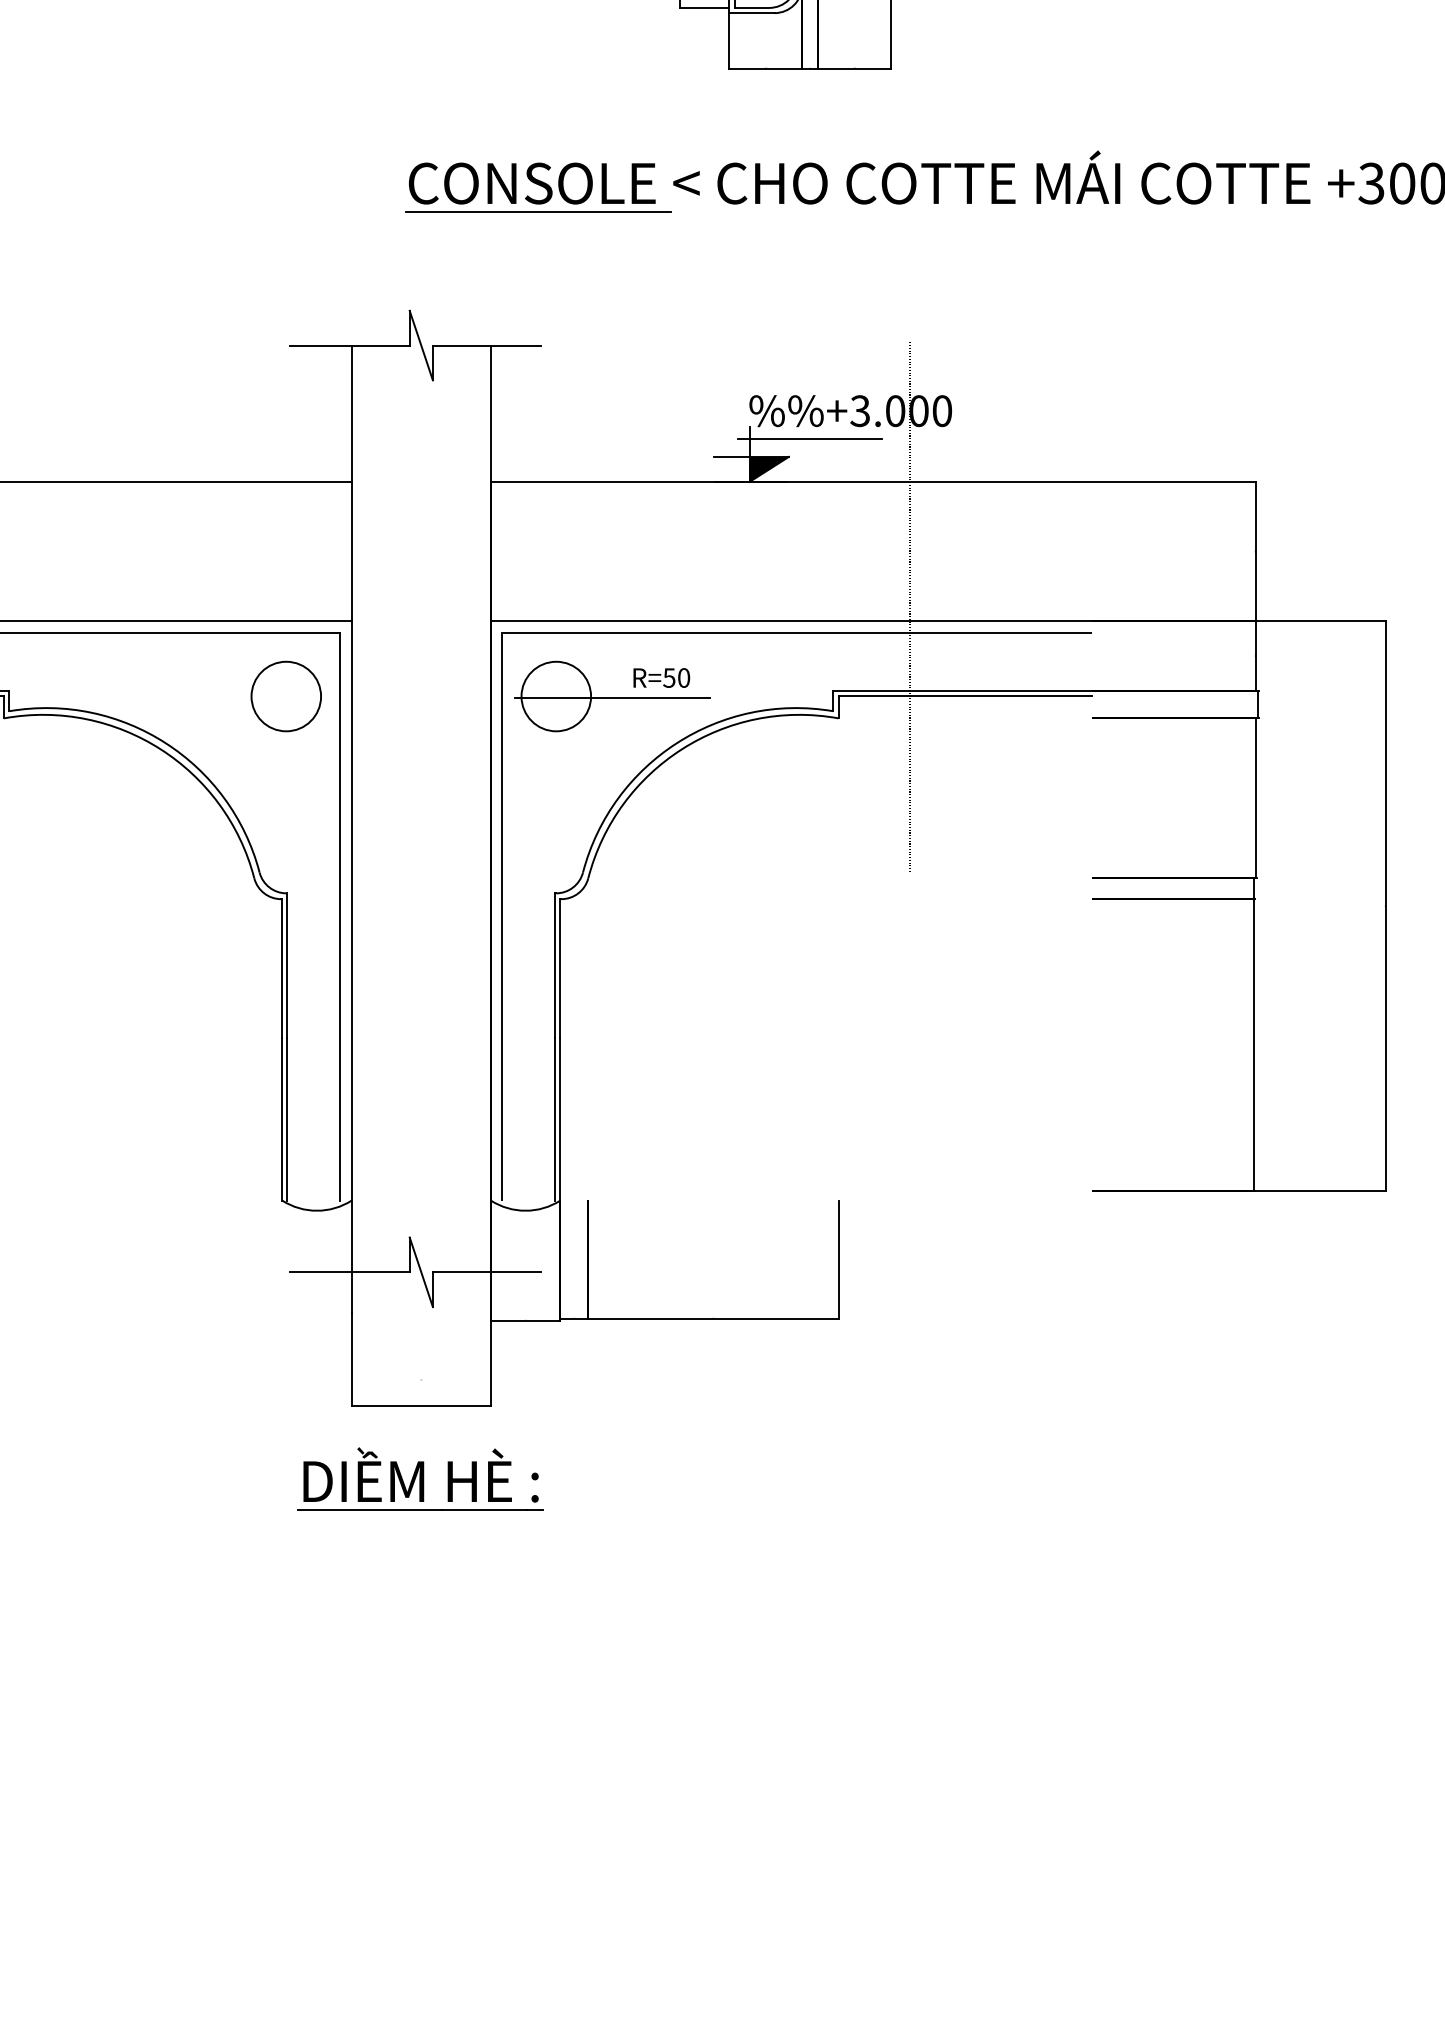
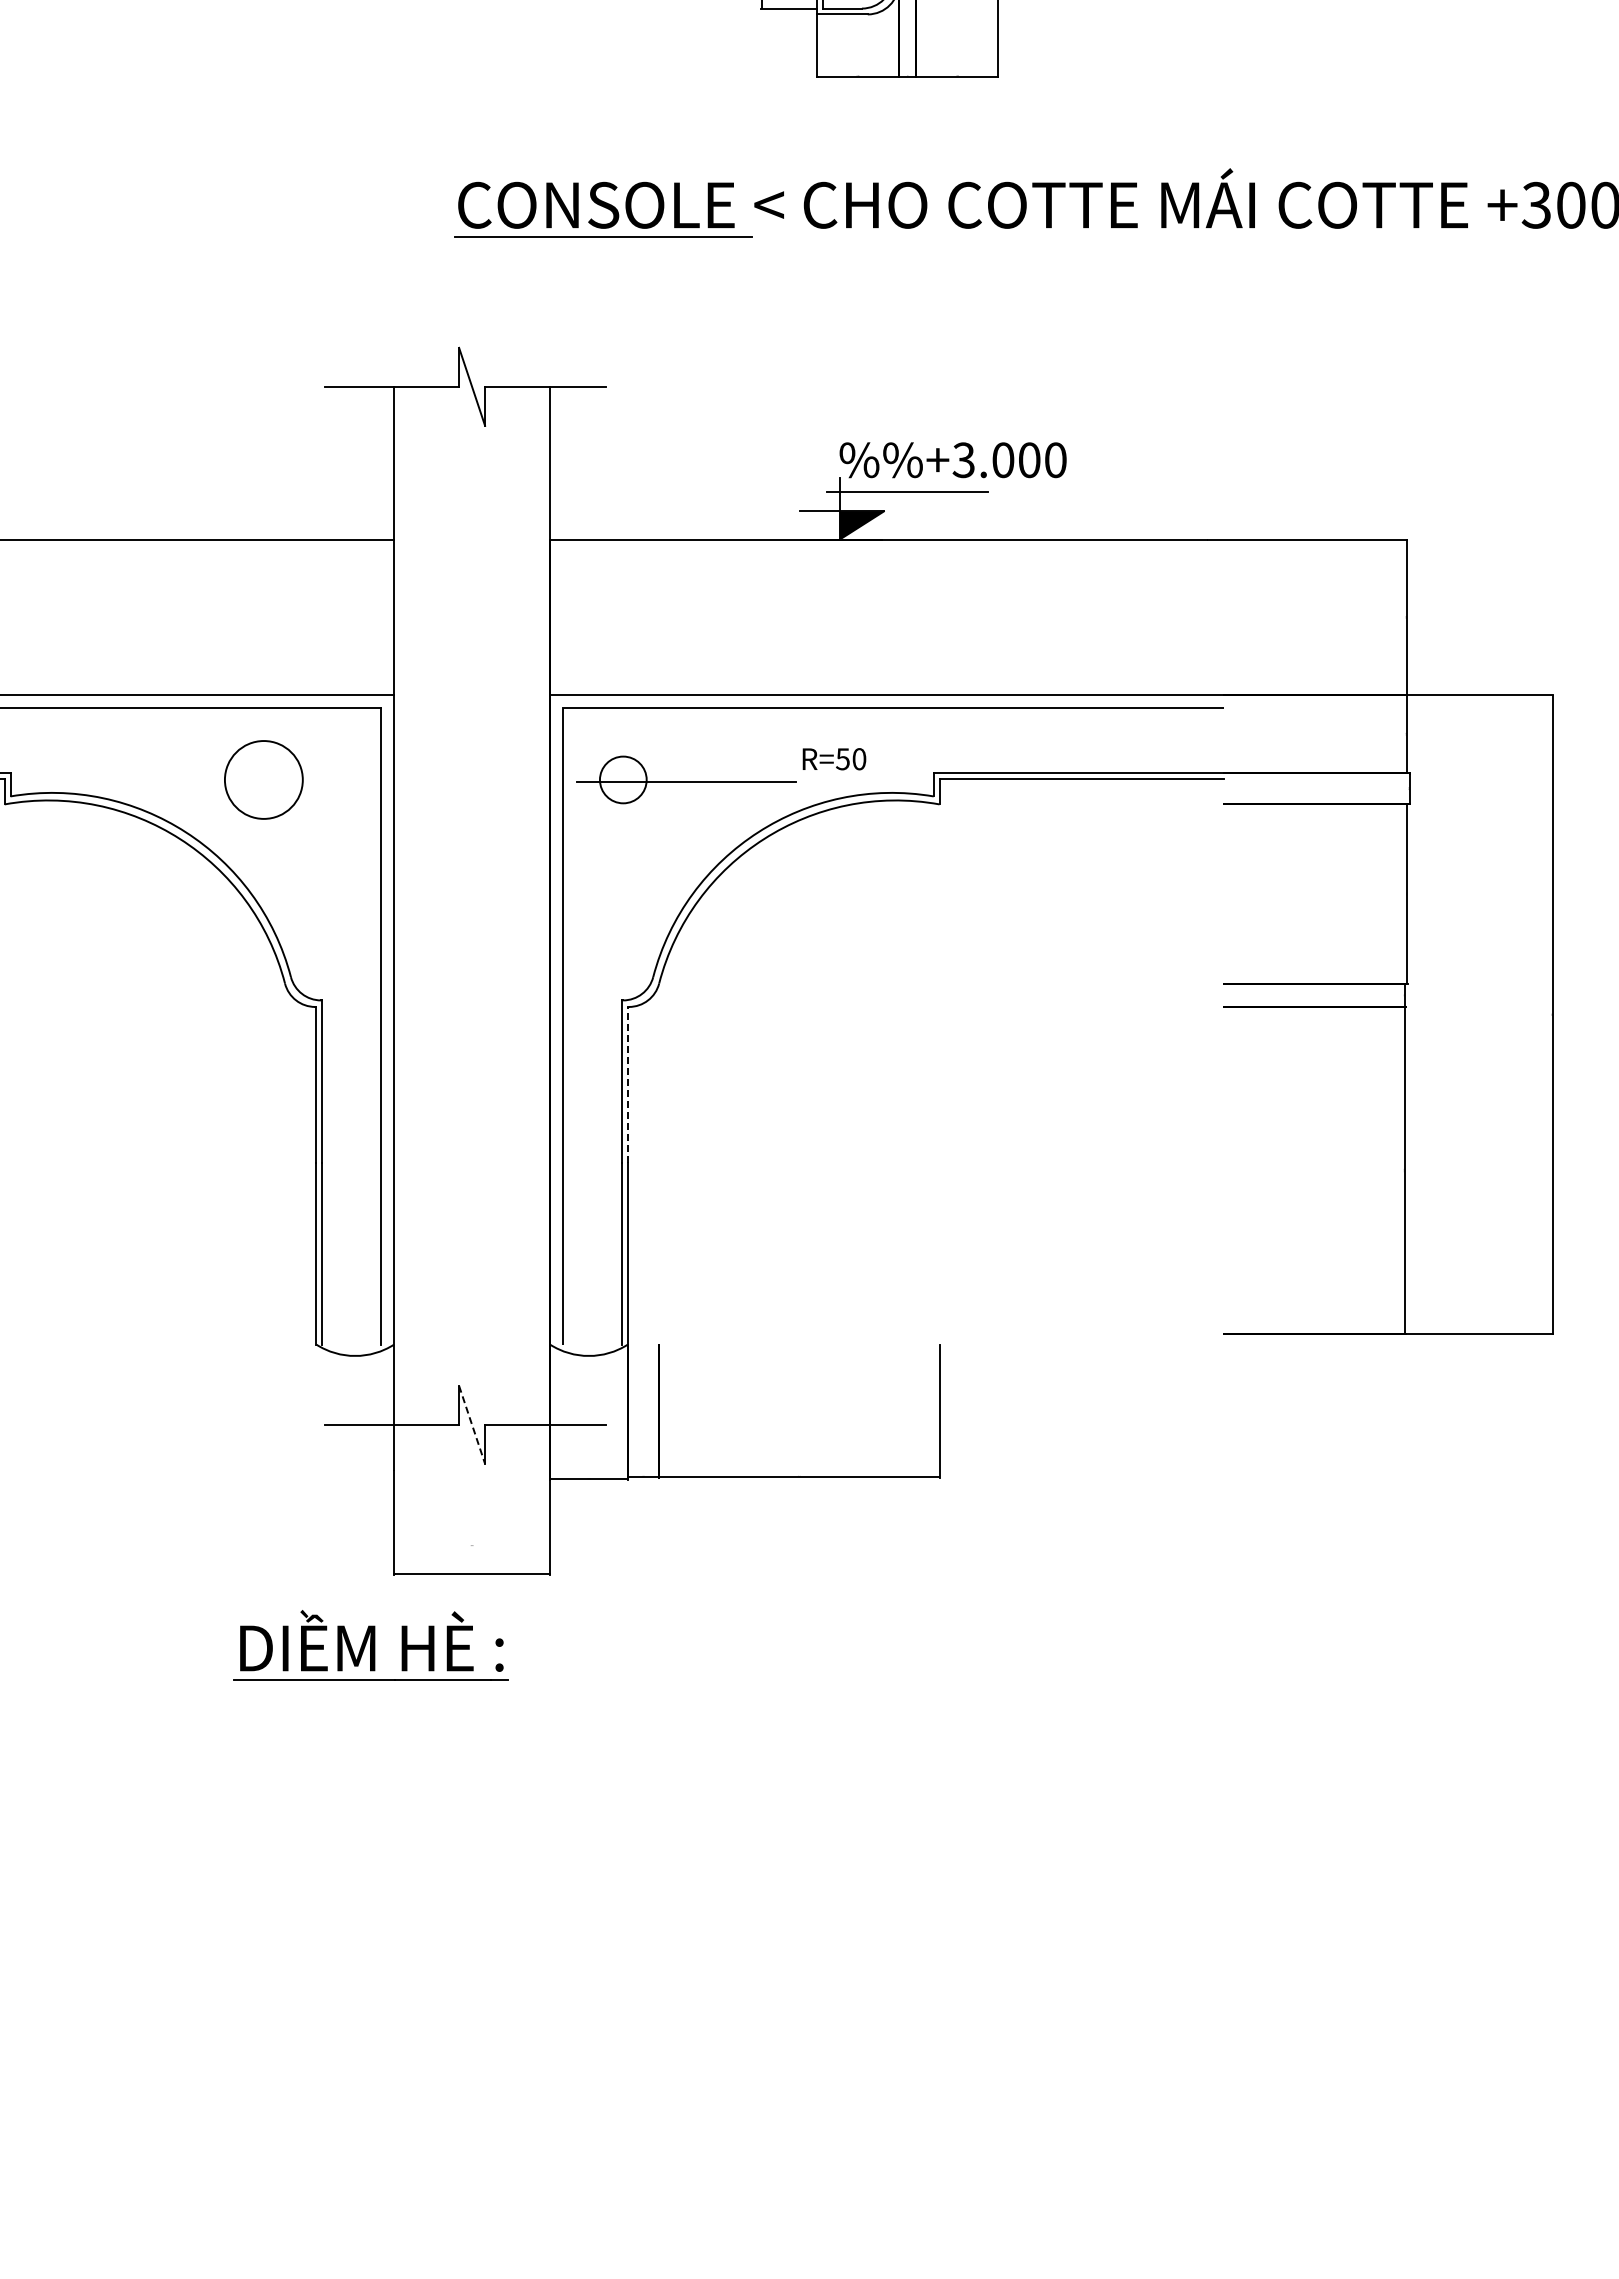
line: (909, 605) -> (1019, 678), removed
text: (661, 678) -> (834, 759), moved
circle: (285, 696) -> (263, 779), moved
circle: (556, 696) -> (623, 779), size x0.6
line: (560, 968) -> (627, 1084), solid -> dashed
line: (421, 1272) -> (472, 1425), solid -> dashed
part: (419, 1479) -> (370, 1645), moved

